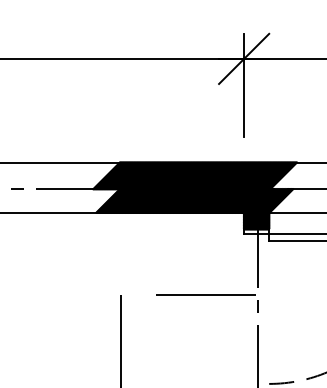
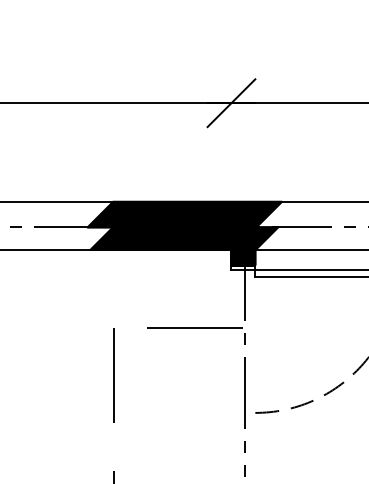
line: (244, 85) -> (231, 128), removed

